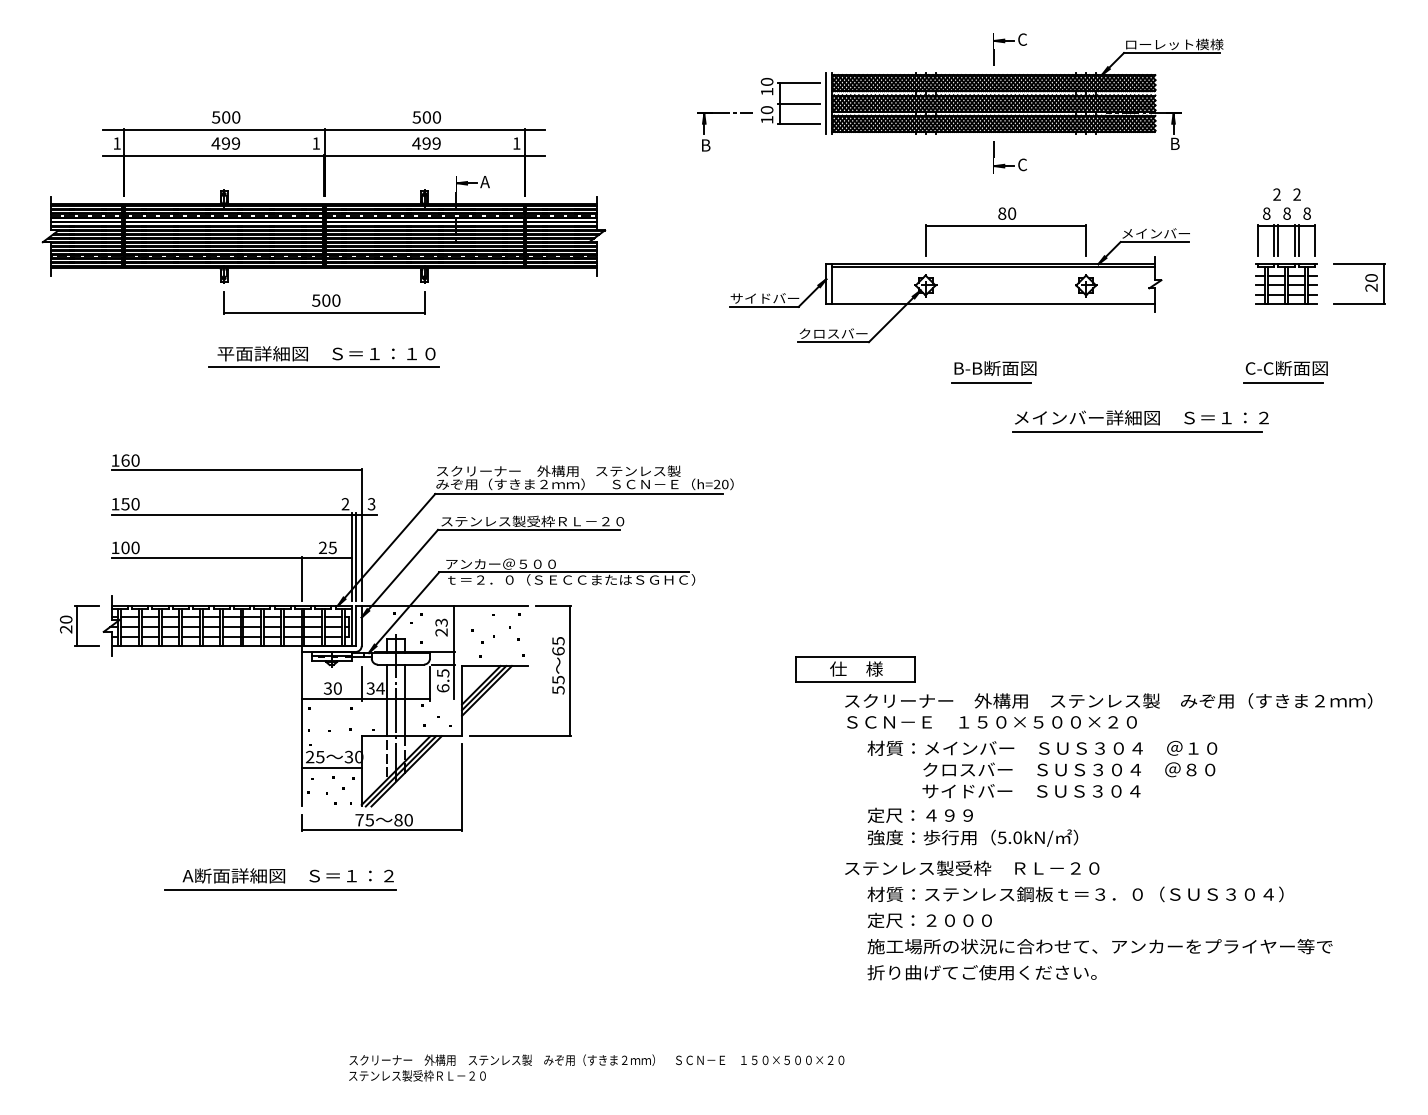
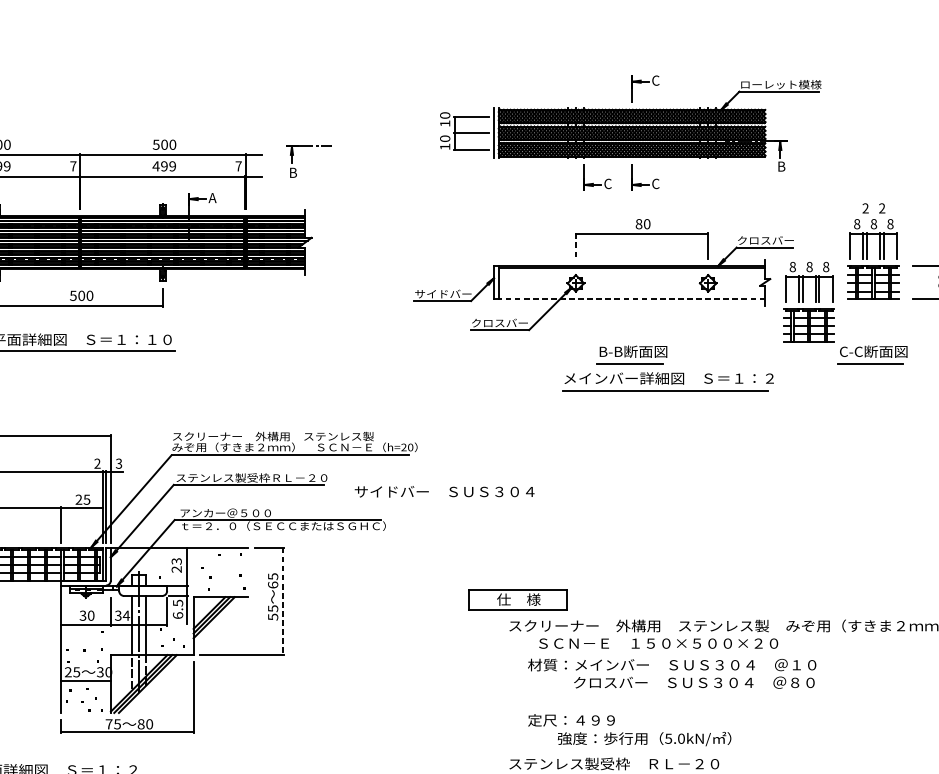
part: (709, 140) -> (296, 168), moved
text: (315, 143) -> (72, 166), 1 -> 7
text: (516, 143) -> (238, 166), 1 -> 7
part: (946, 163) -> (593, 182), added
text: (1141, 233) -> (753, 240), メインバー -> クロスバー
line: (925, 240) -> (575, 246), solid -> dashed
line: (993, 304) -> (631, 299), solid -> dashed
part: (1200, 307) -> (802, 301), added
part: (1140, 421) -> (668, 381), moved
line: (569, 671) -> (282, 601), solid -> dashed
text: (991, 722) -> (658, 643), moved
text: (1031, 791) -> (444, 492), moved
text: (972, 837) -> (644, 738), moved

